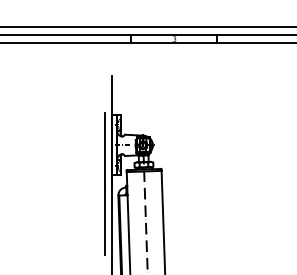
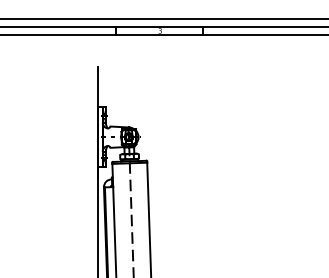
line: (105, 183) -> (91, 175), removed

